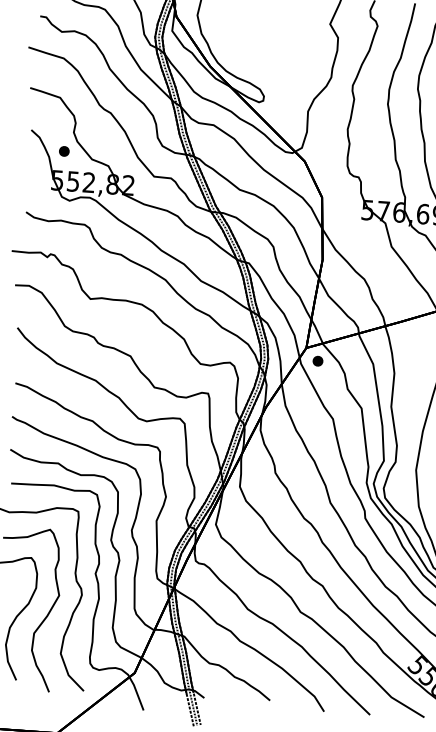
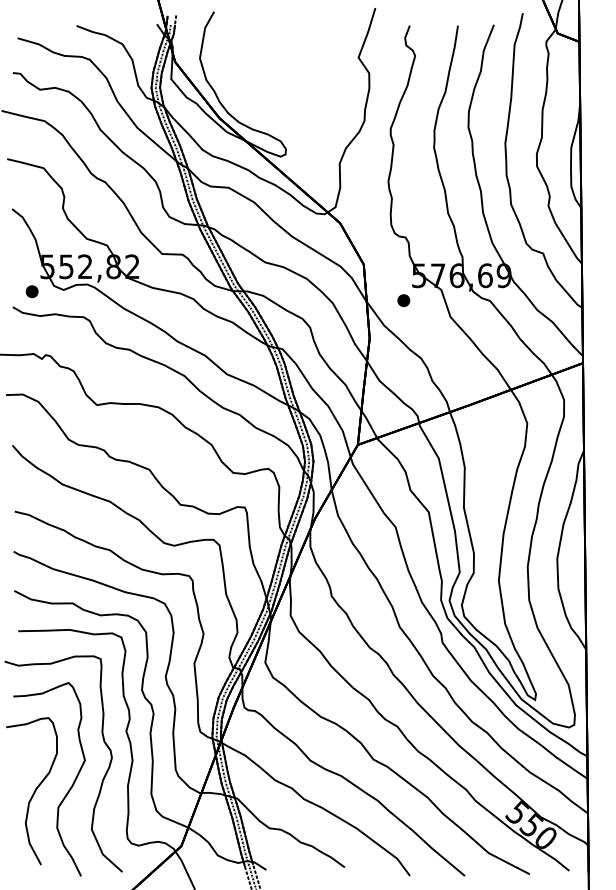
part: (63, 151) -> (31, 291), moved
part: (317, 361) -> (403, 300), moved

